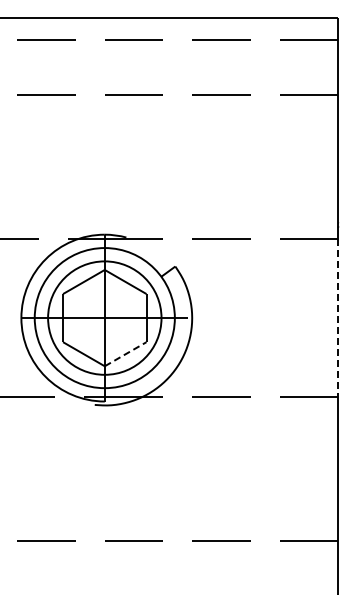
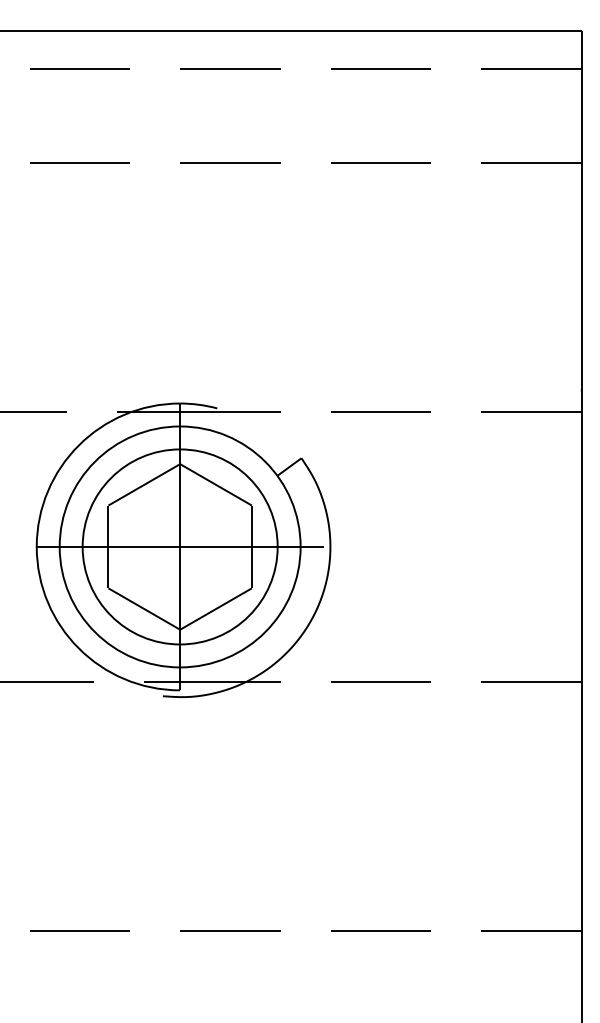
line: (338, 318) -> (581, 547), dashed -> solid
line: (126, 353) -> (217, 607), dashed -> solid

